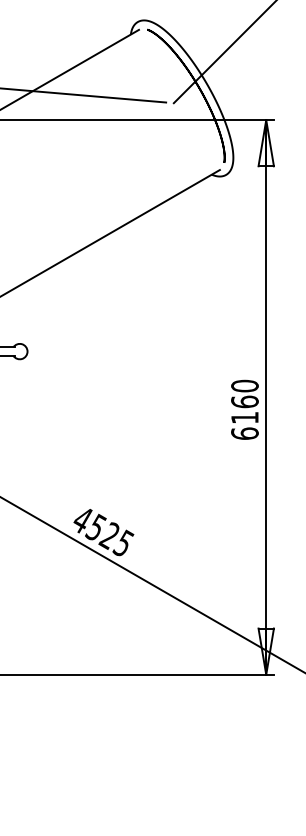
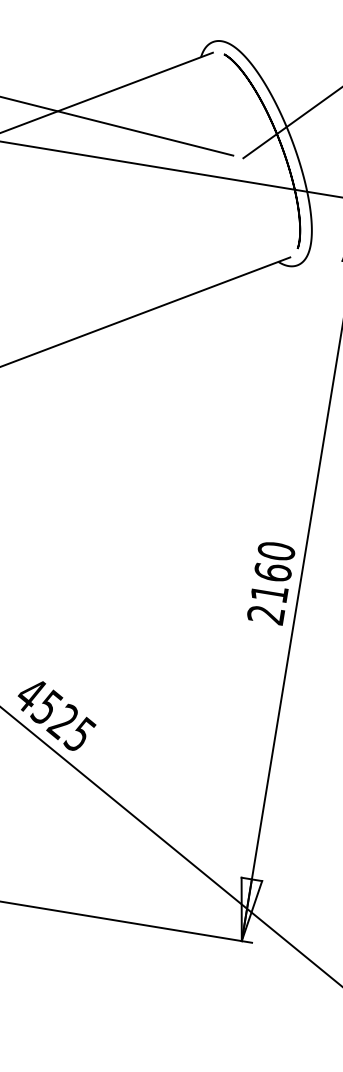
text: (244, 433) -> (265, 614), 6160 -> 2160

